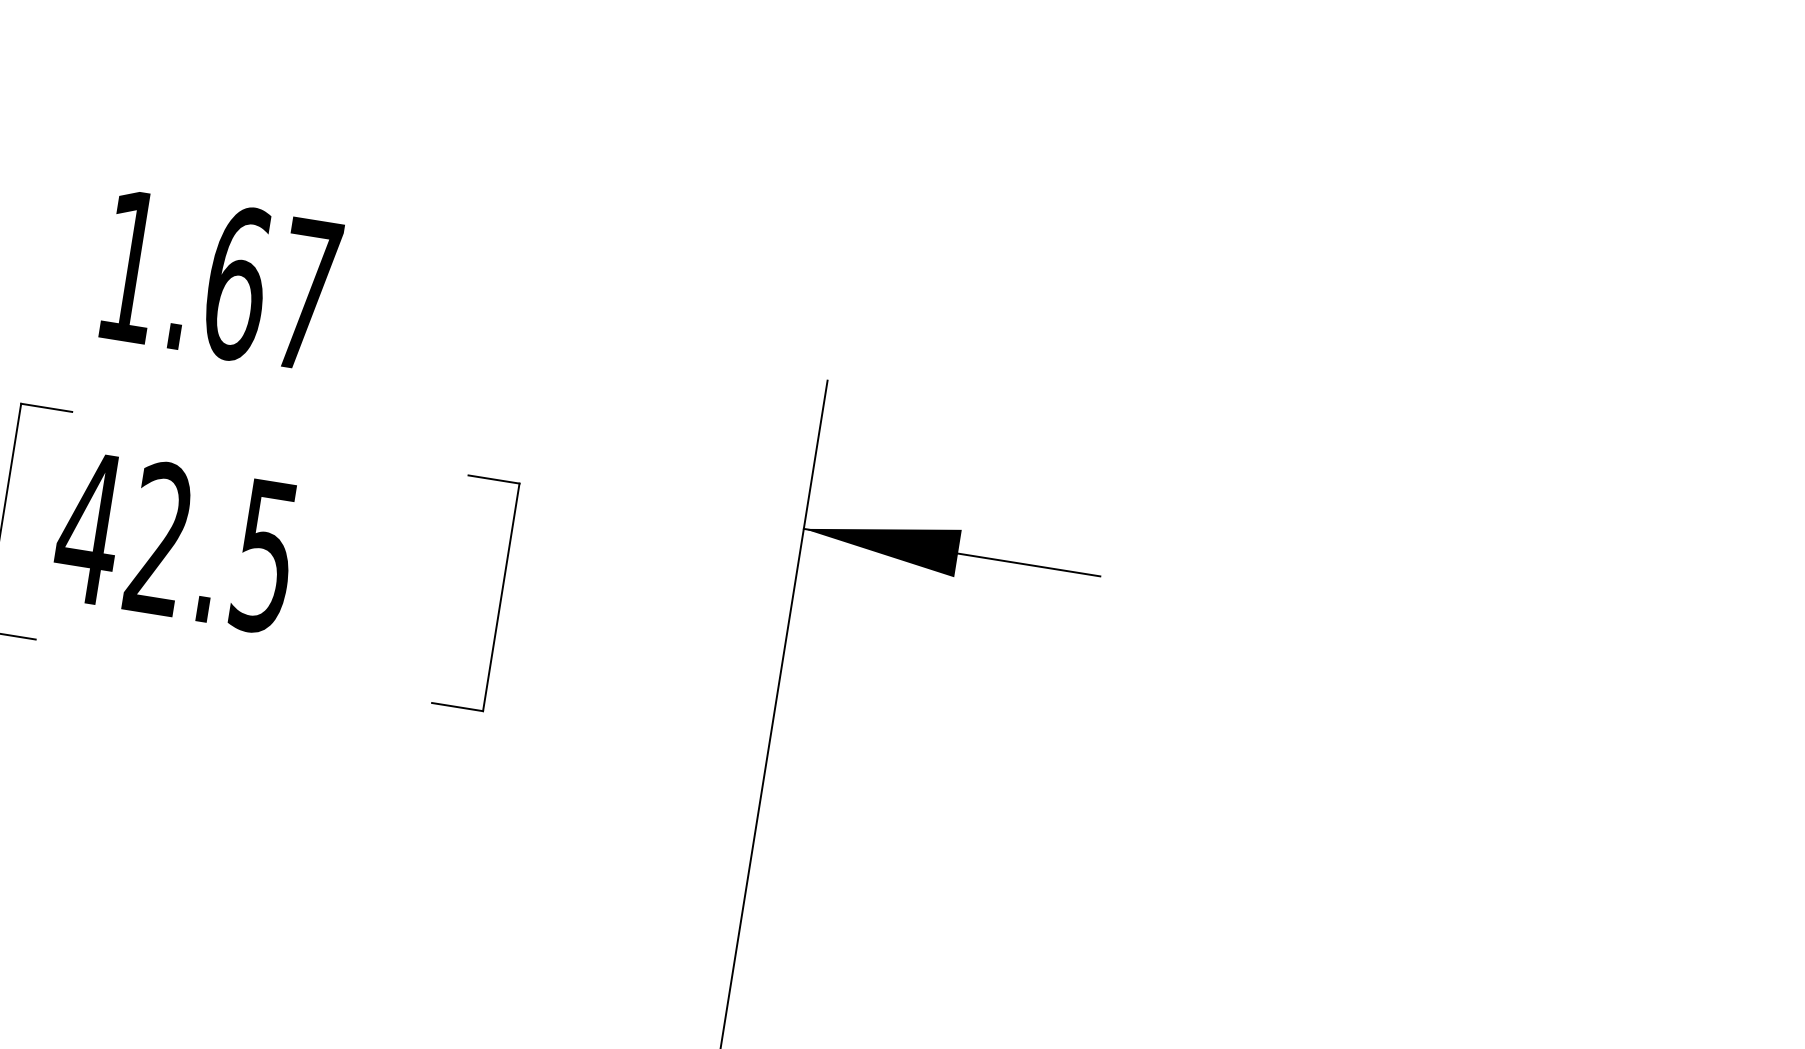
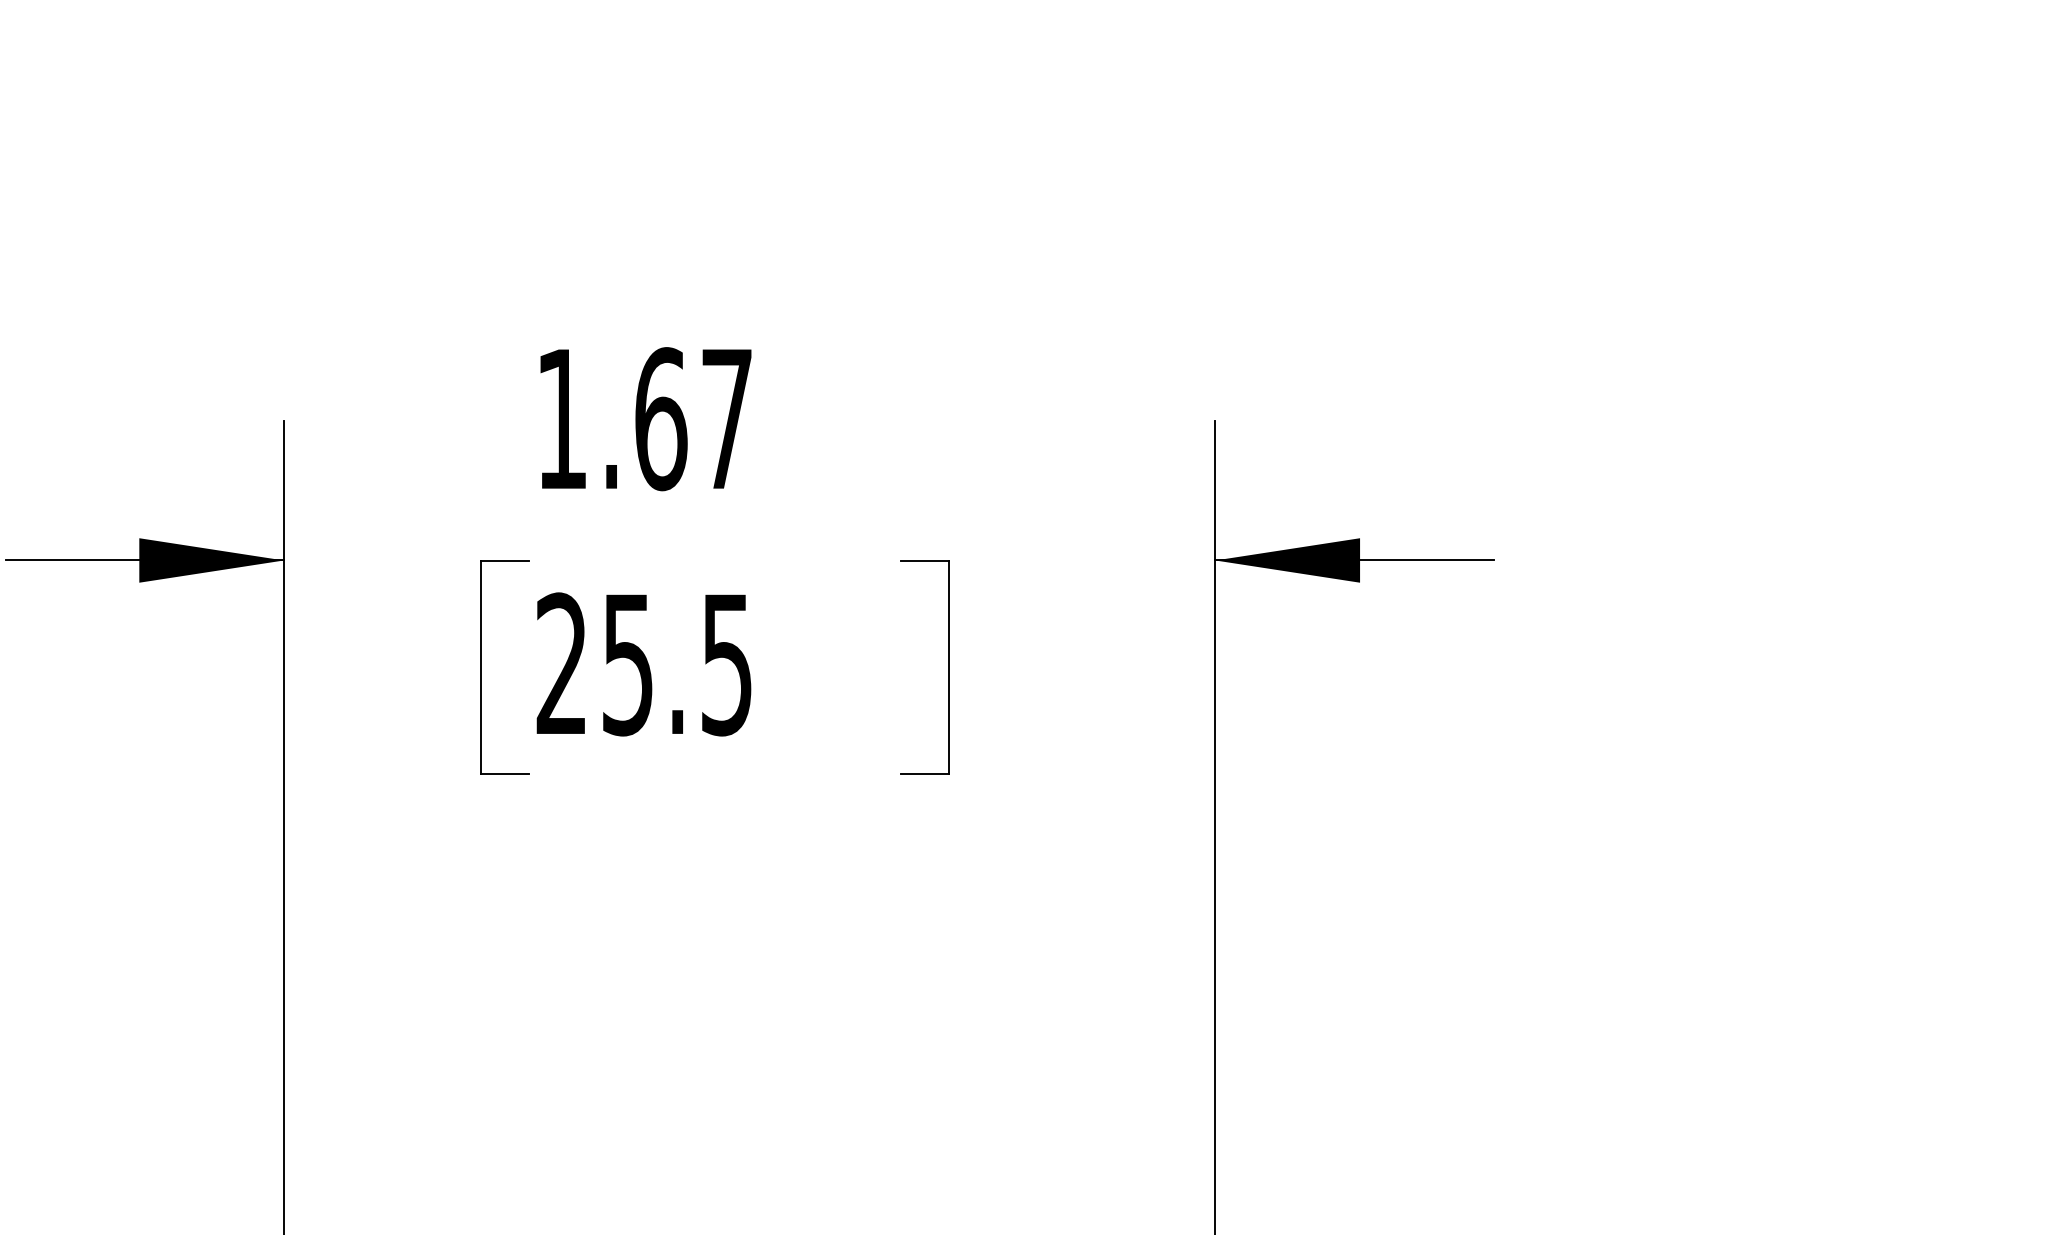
text: (123, 533) -> (593, 664), 42.5 -> 25.5

